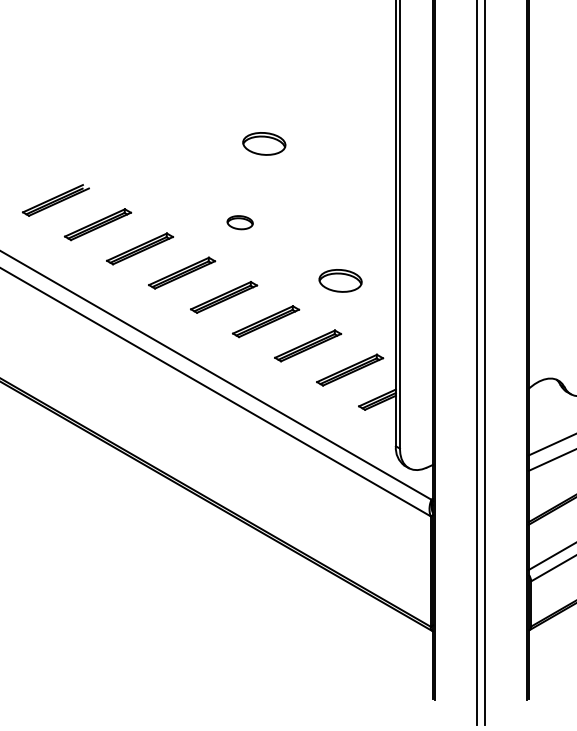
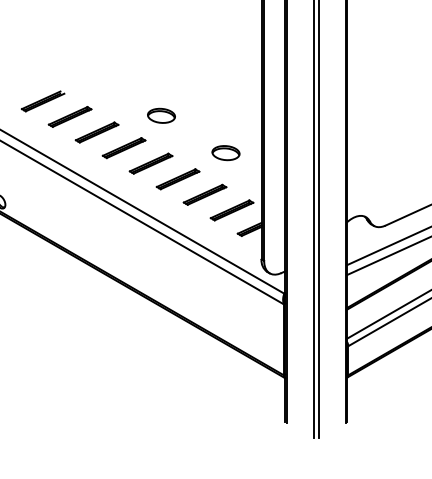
part: (263, 144) -> (176, 65), removed
part: (240, 222) -> (161, 115), size x1.67

